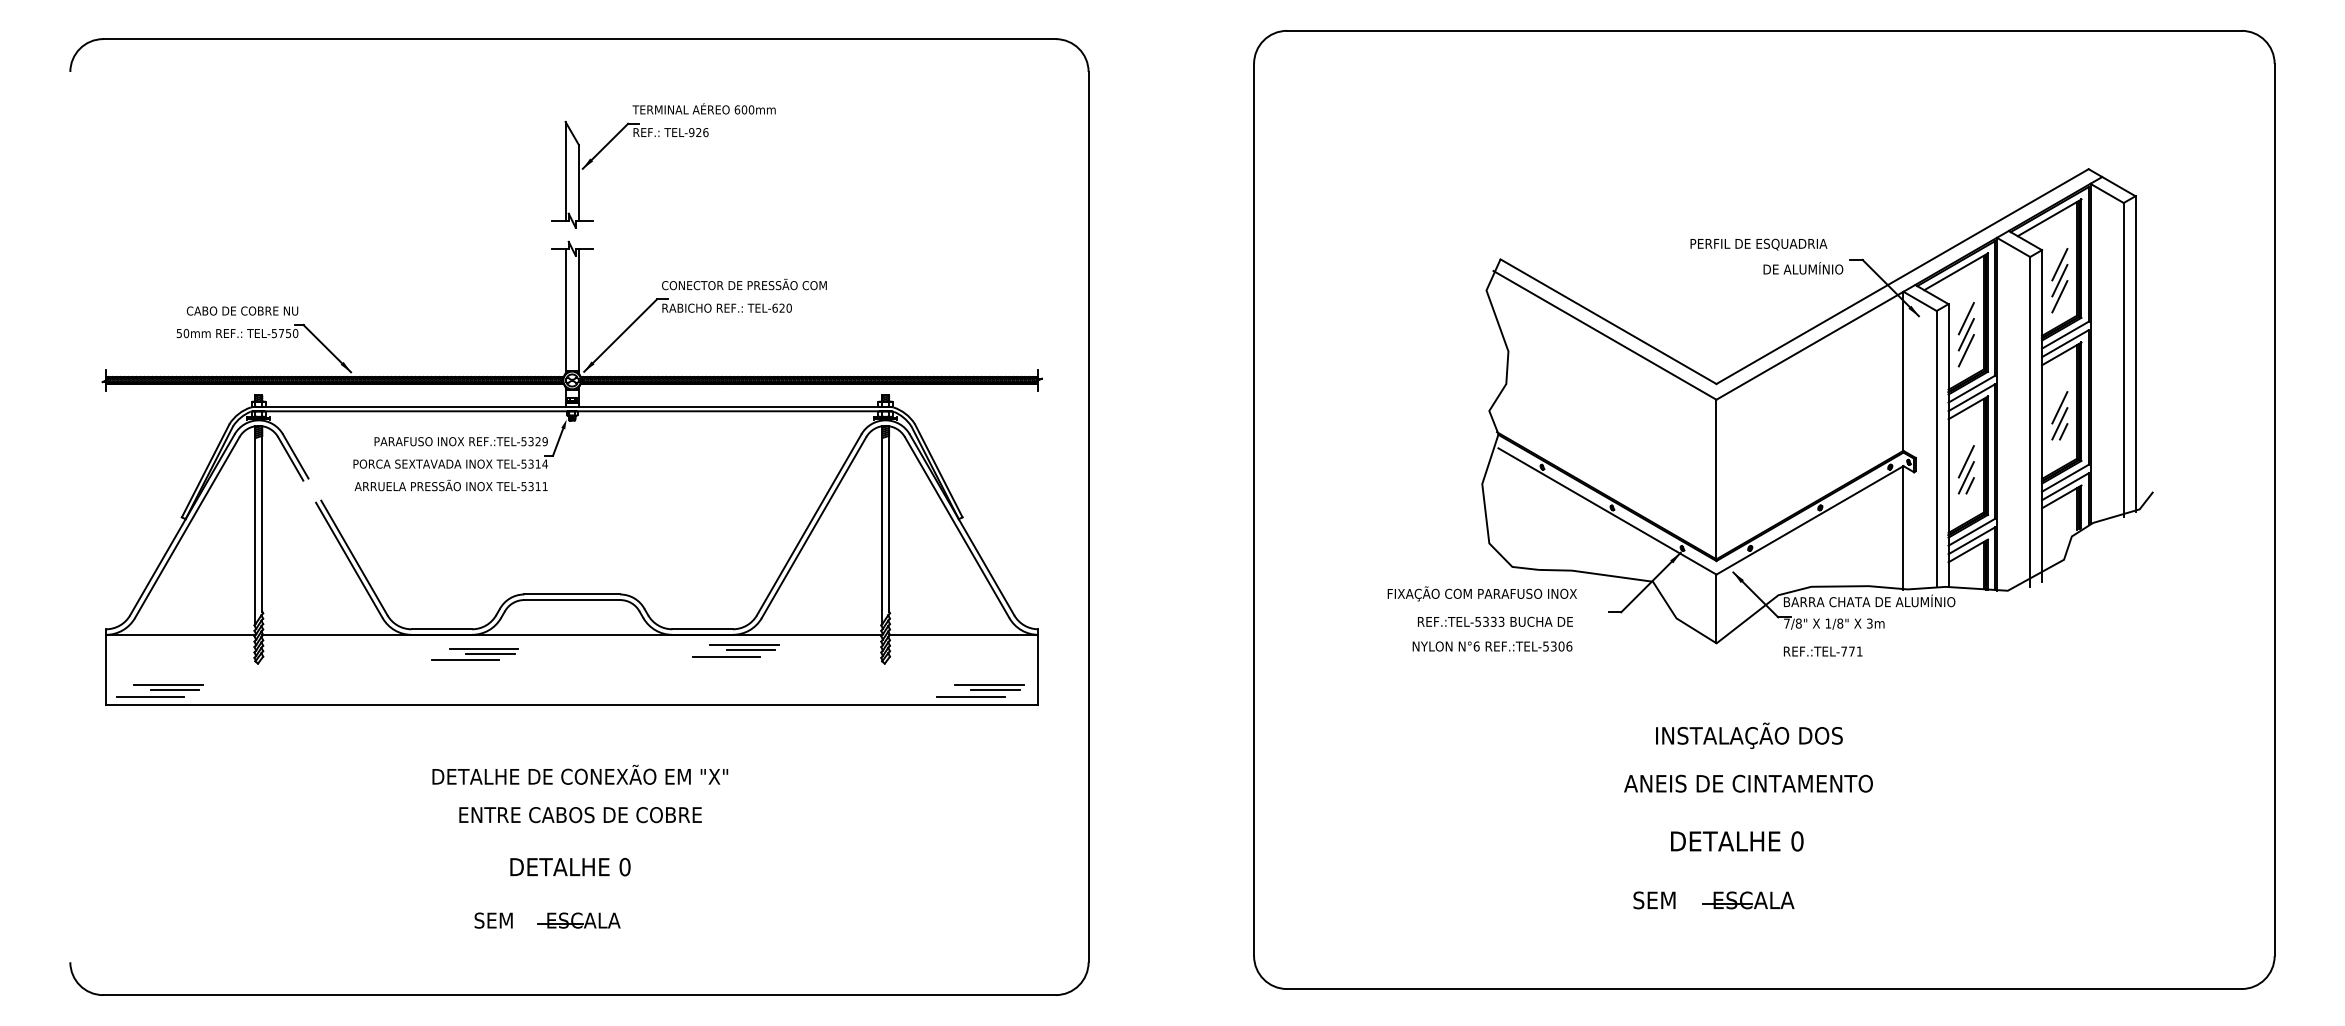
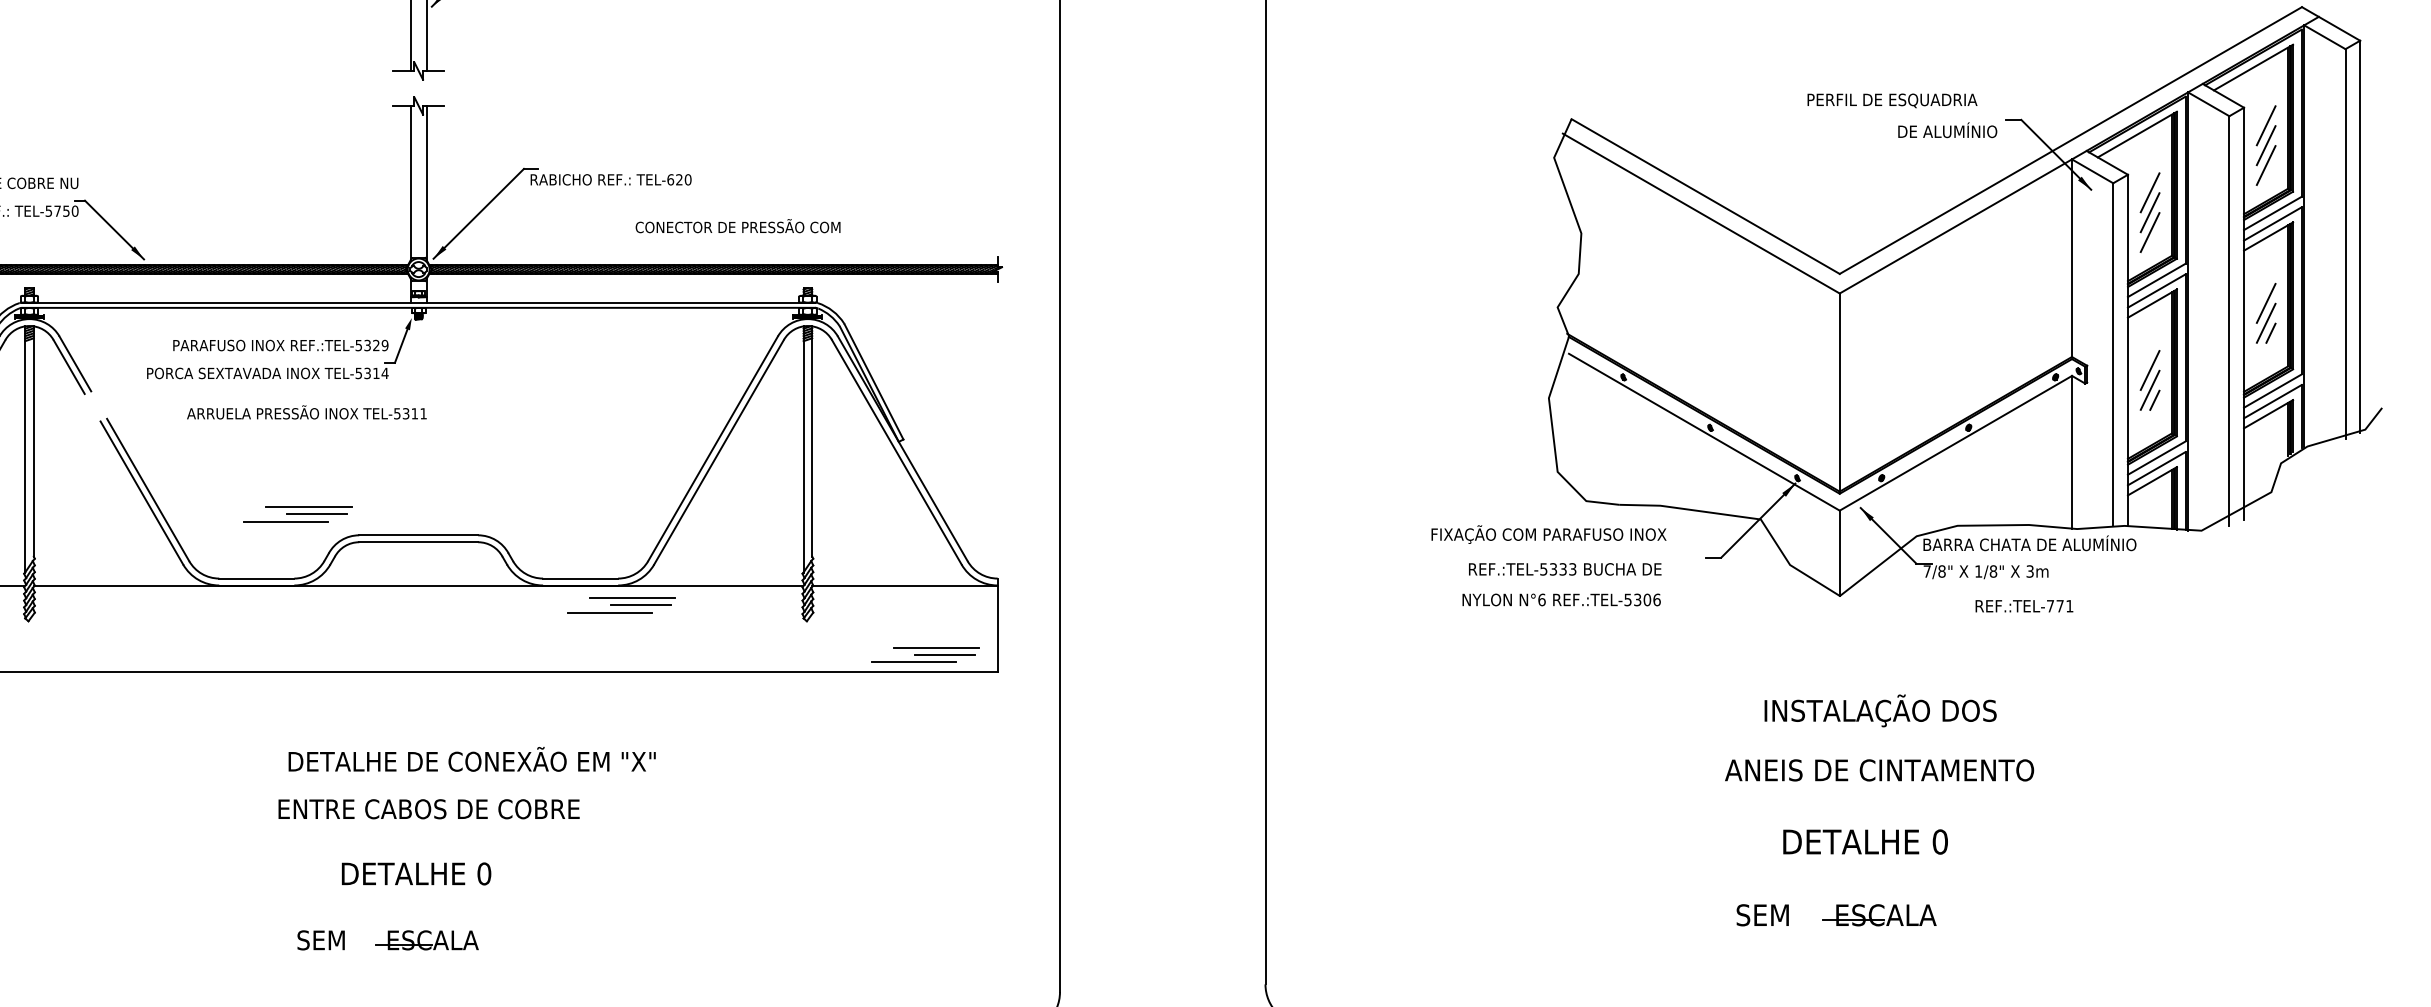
text: (744, 284) -> (738, 226), moved
text: (450, 485) -> (306, 412), moved
text: (1823, 651) -> (2024, 606), moved
part: (474, 654) -> (297, 514), moved
text: (580, 774) -> (472, 758), moved

